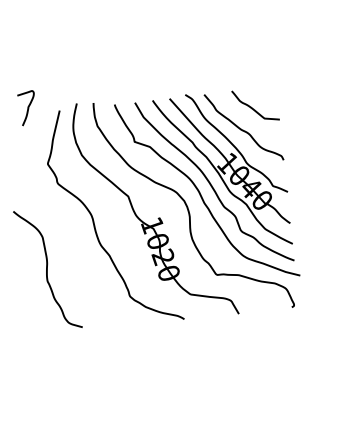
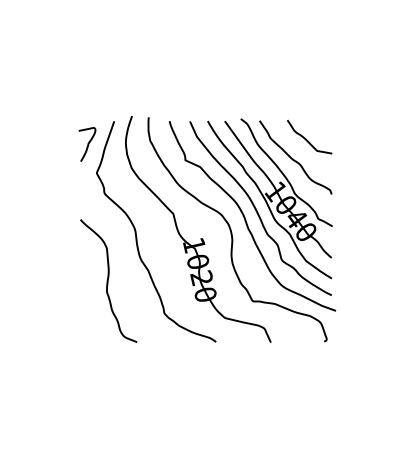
curve: (27, 108) -> (87, 144), moved
curve: (47, 268) -> (108, 280), moved

